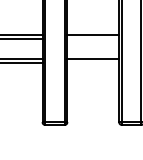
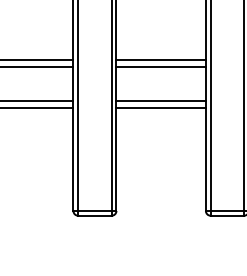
line: (93, 38) -> (161, 66), added
line: (93, 62) -> (161, 107), added

